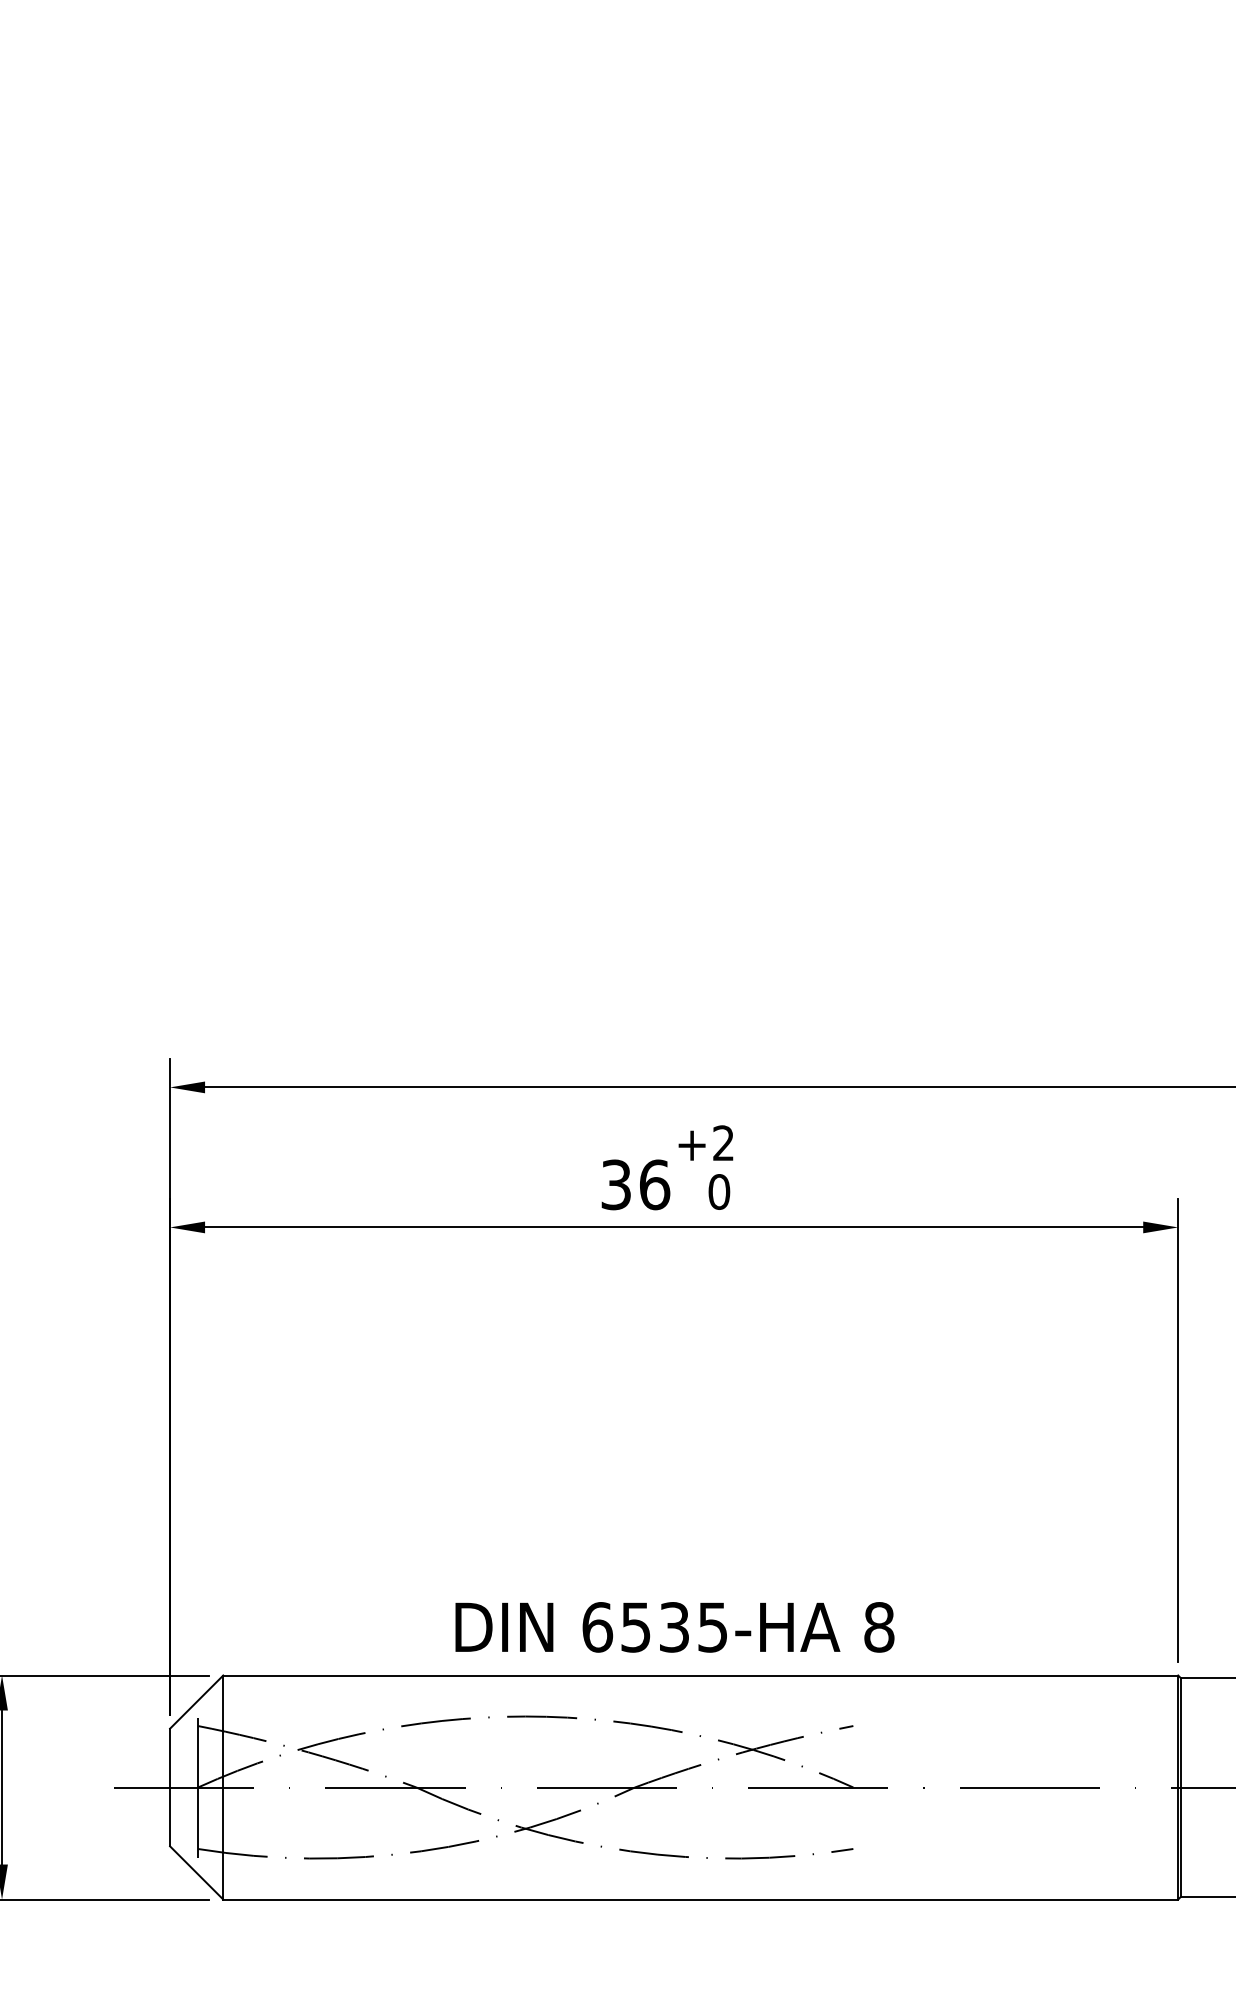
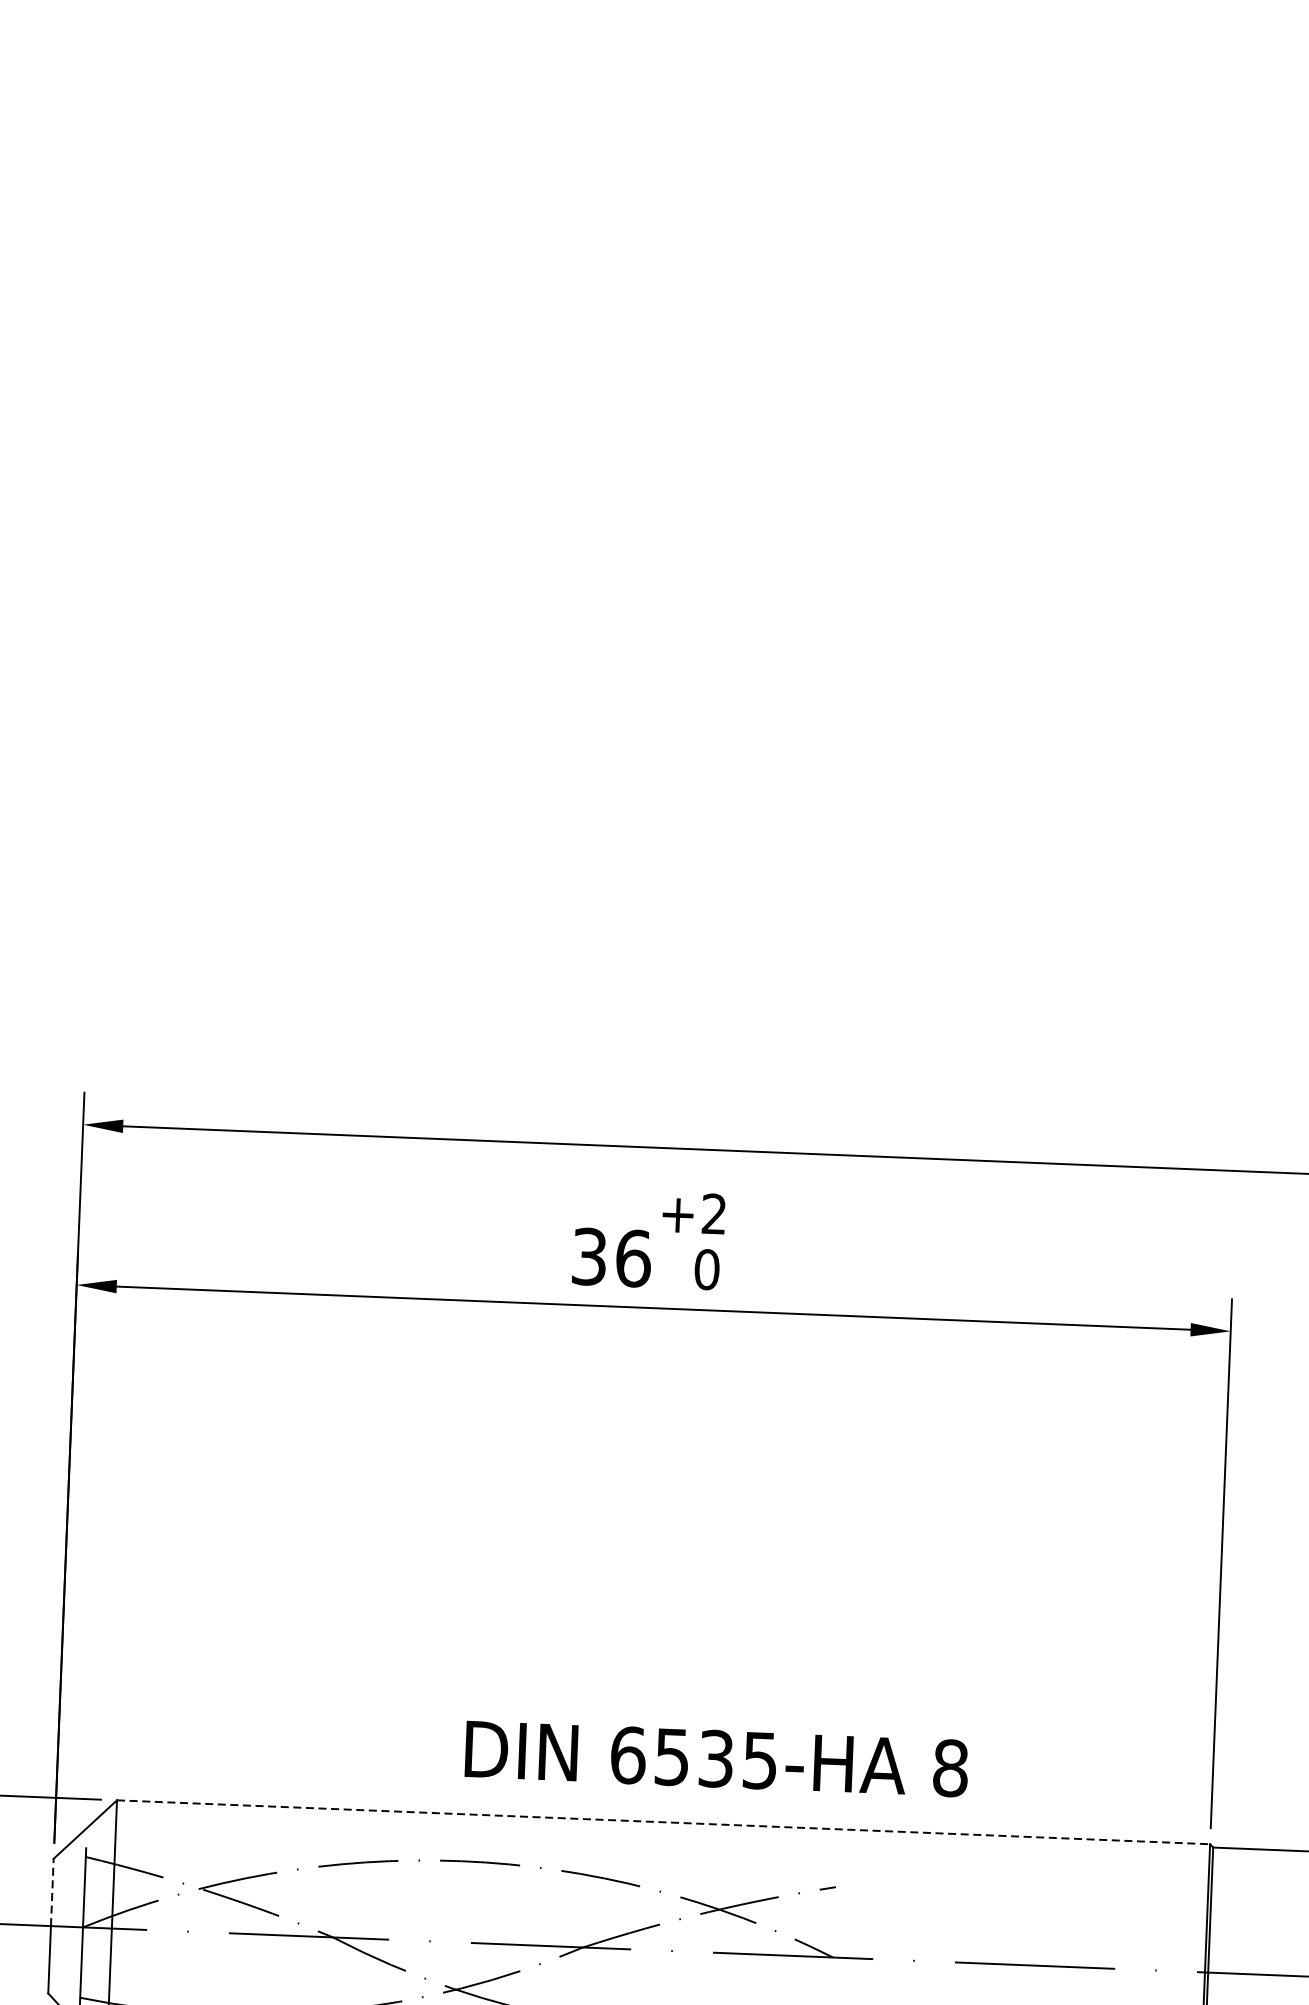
text: (674, 1627) -> (716, 1759), moved
line: (701, 1675) -> (664, 1822), solid -> dashed
line: (170, 1757) -> (52, 1891), solid -> dashed

